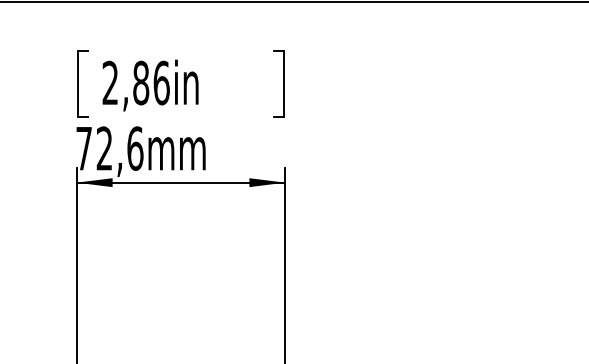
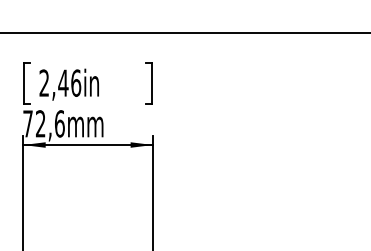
text: (141, 81) -> (63, 82), 2,86in -> 2,46in

